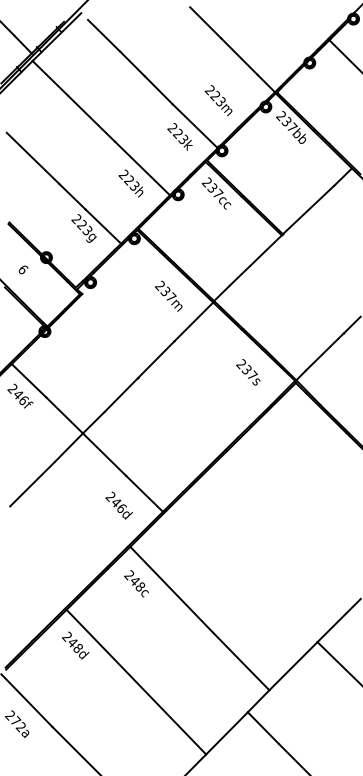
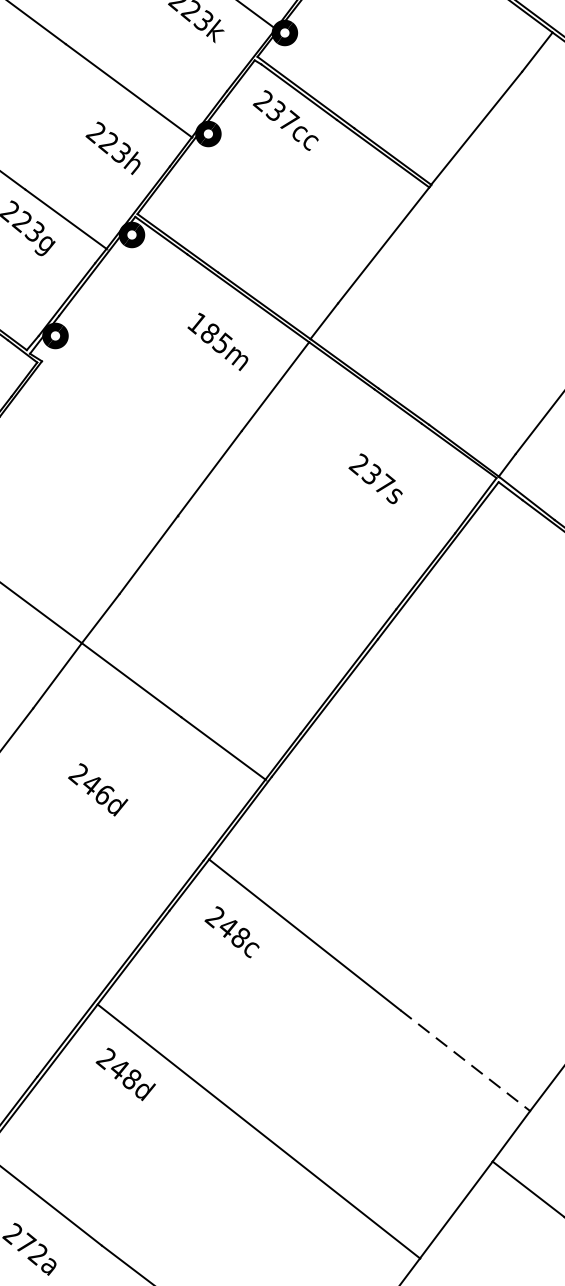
text: (130, 183) -> (112, 148), moved
text: (165, 290) -> (209, 331), 237m -> 185m
text: (248, 372) -> (375, 479), moved
text: (118, 505) -> (96, 789), moved
line: (241, 661) -> (465, 1060), solid -> dashed

